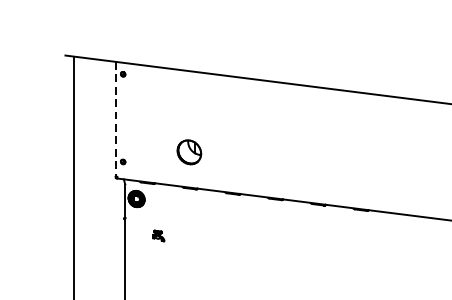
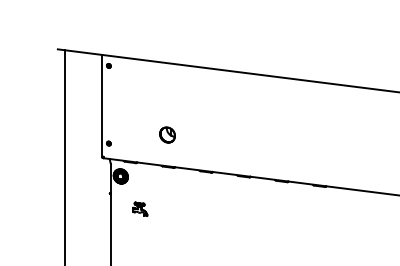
line: (115, 118) -> (102, 105), dashed -> solid
part: (189, 151) -> (167, 134), size x0.71
part: (158, 235) -> (140, 208), size x1.43

